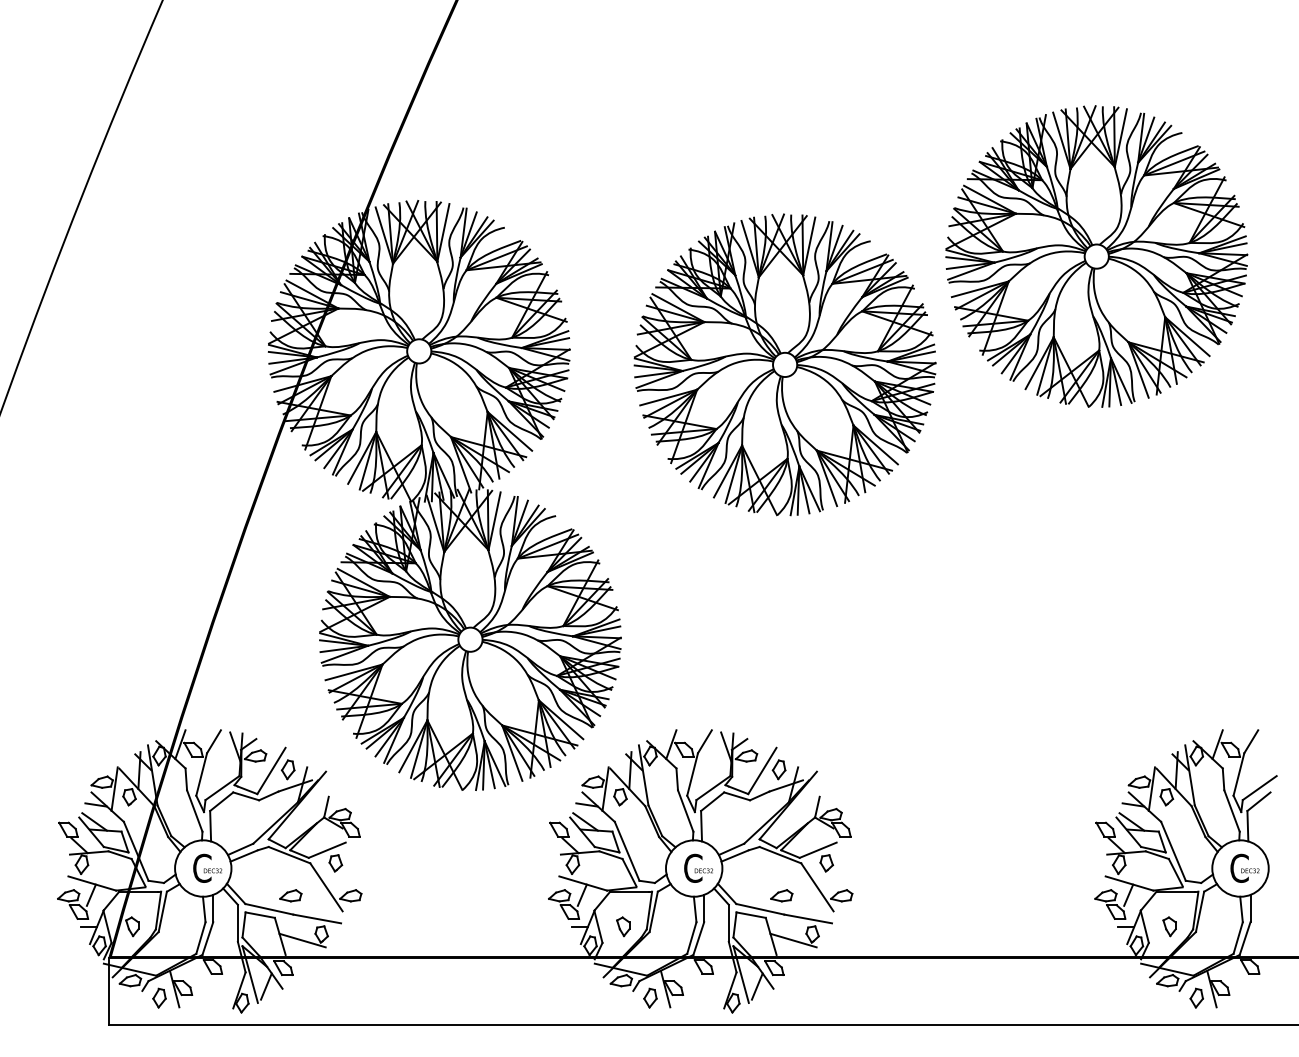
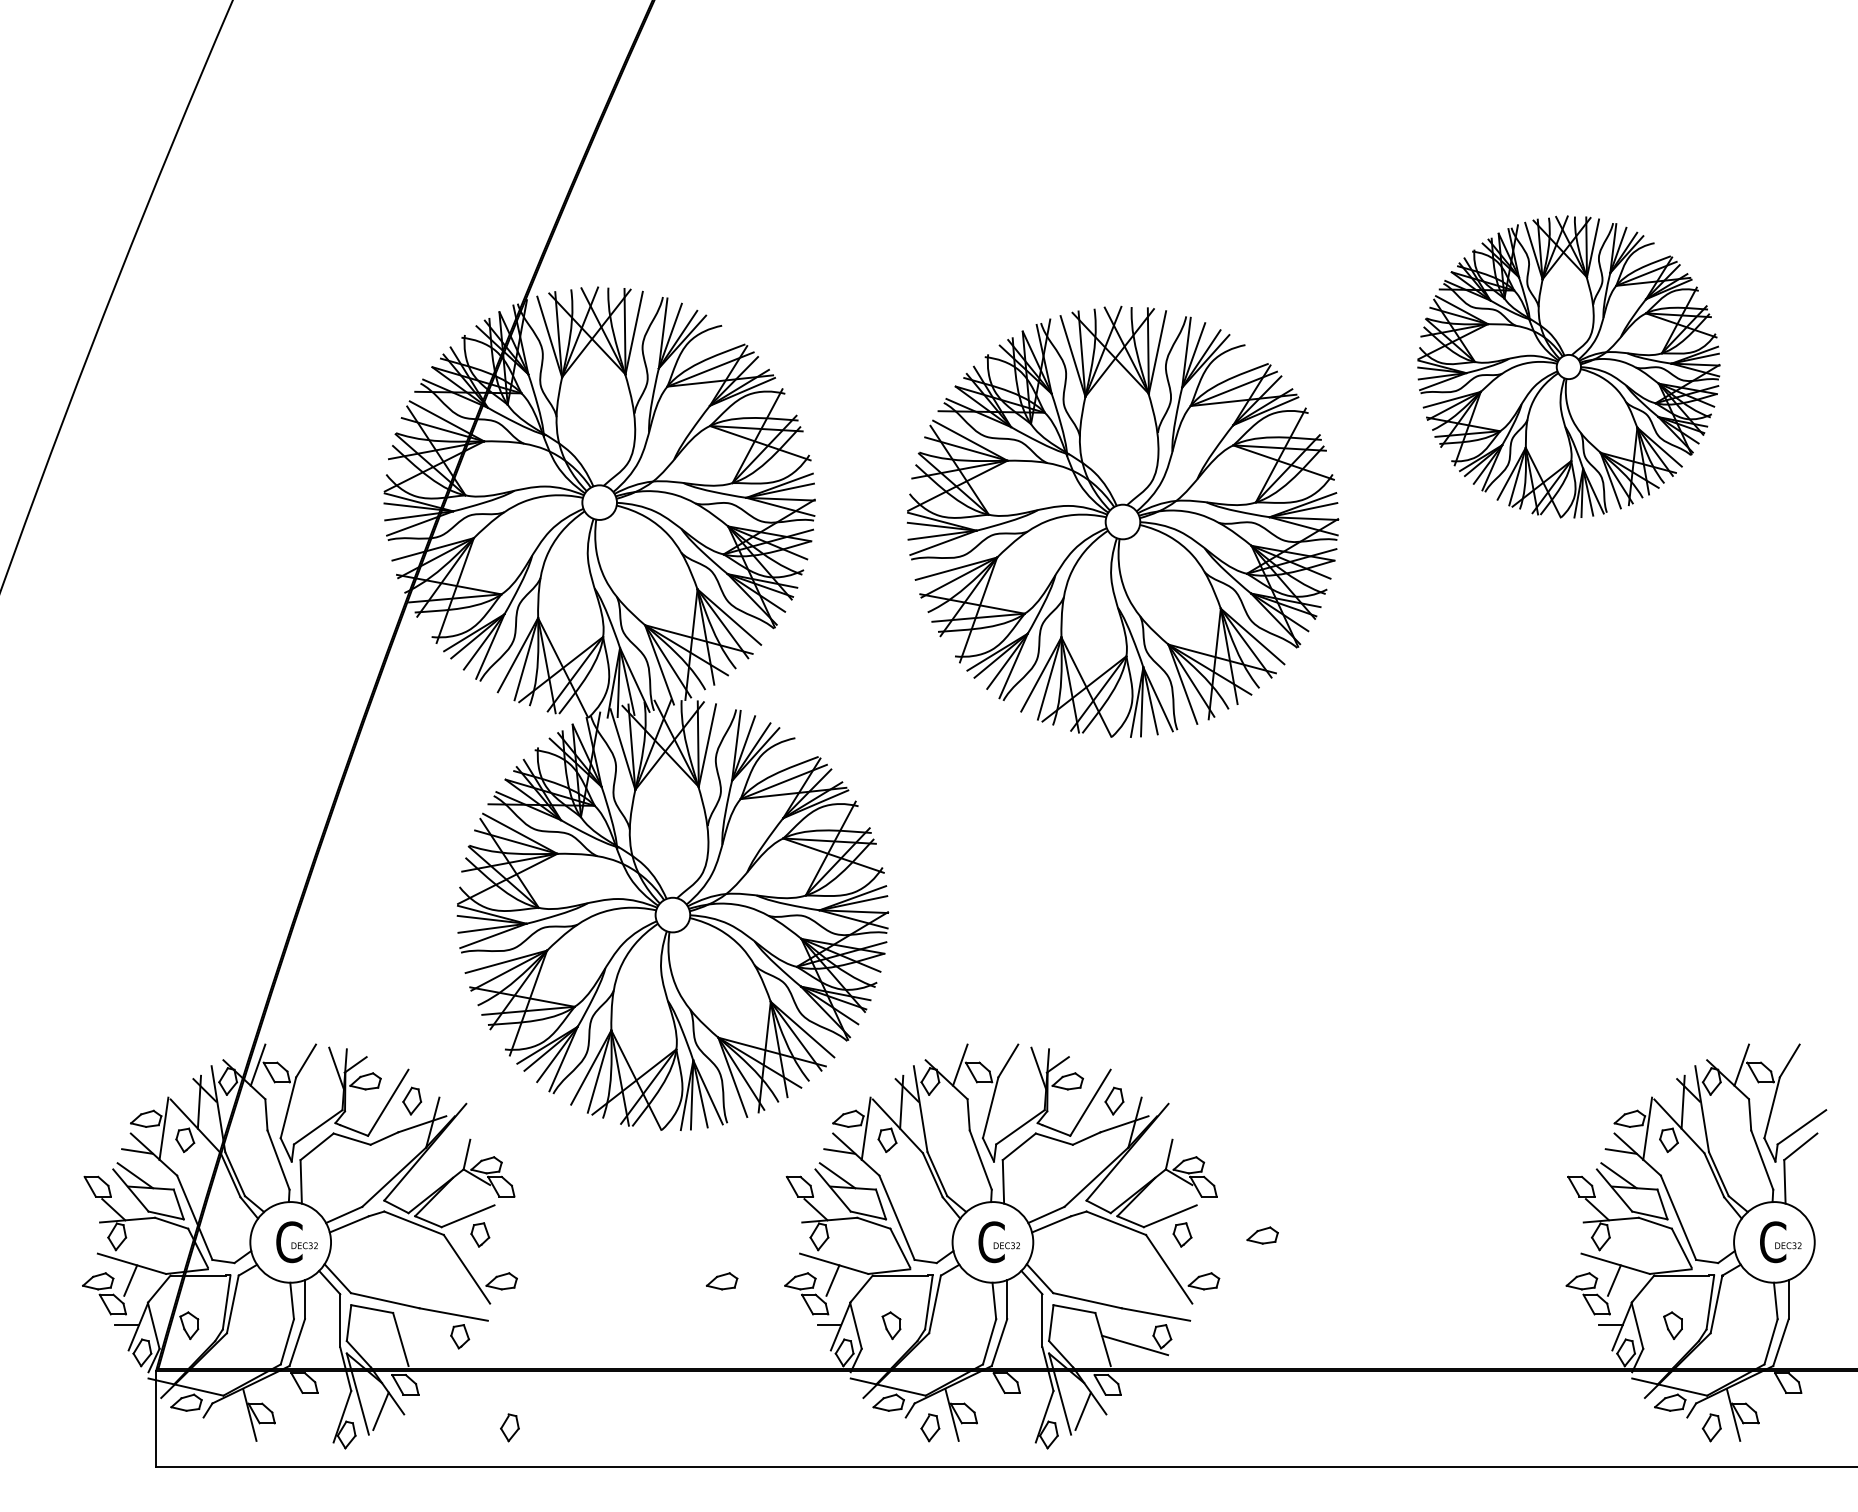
part: (1096, 256) -> (1568, 366), size x0.7
part: (290, 895) -> (721, 1280), moved
part: (781, 895) -> (1262, 1235), moved
line: (302, 940) -> (432, 1345), removed
part: (159, 997) -> (509, 1426), moved

